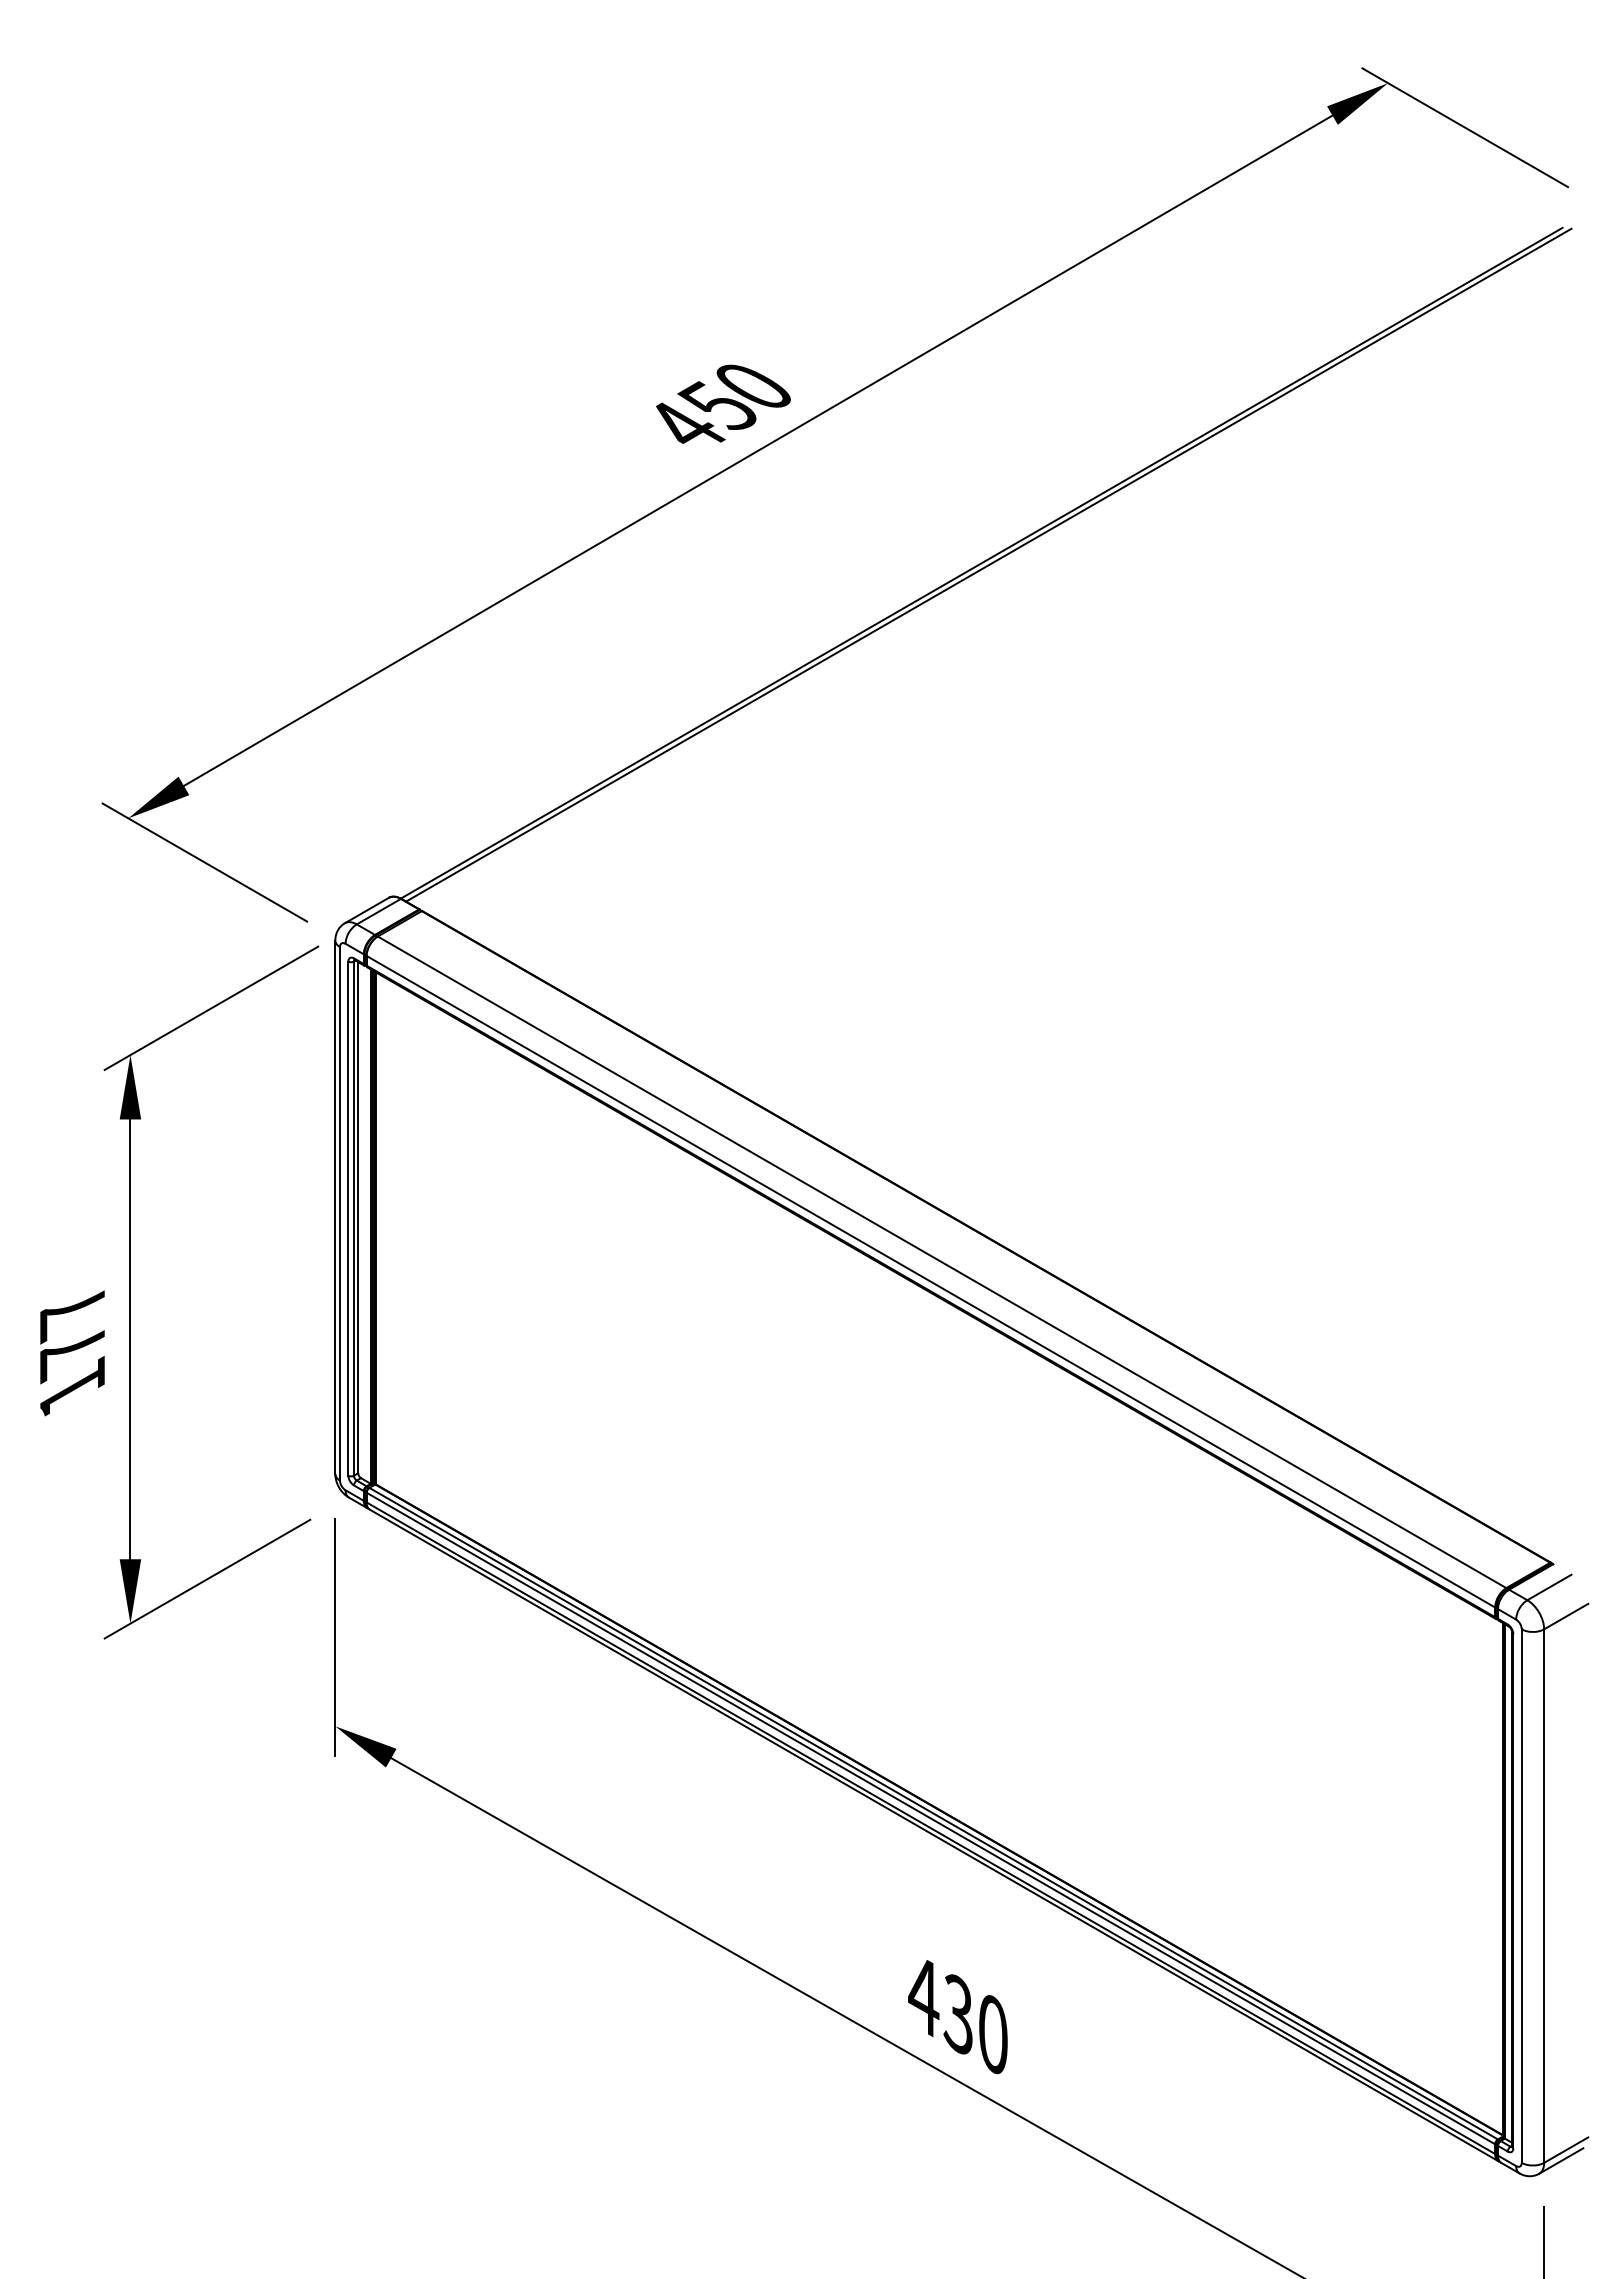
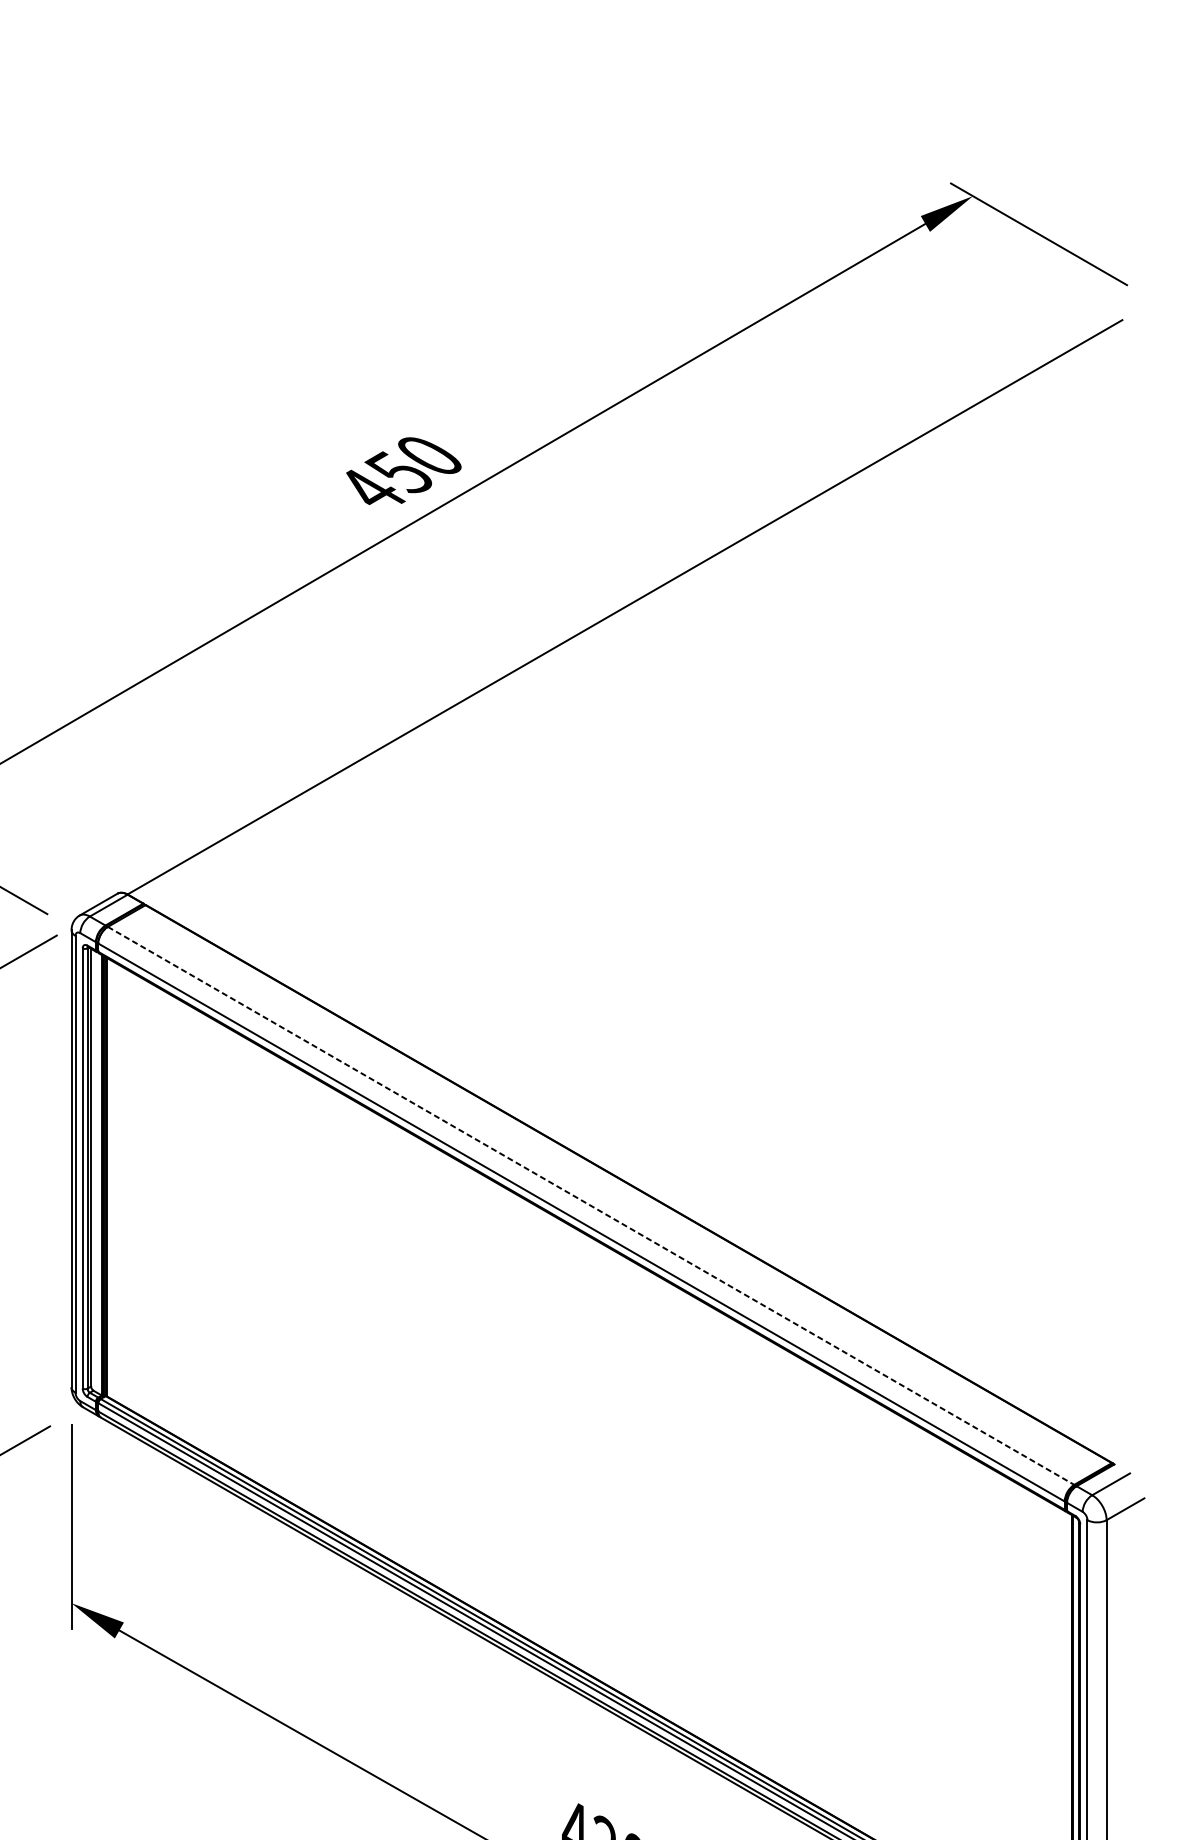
line: (988, 564) -> (630, 608), removed
line: (942, 1262) -> (591, 1206), solid -> dashed

